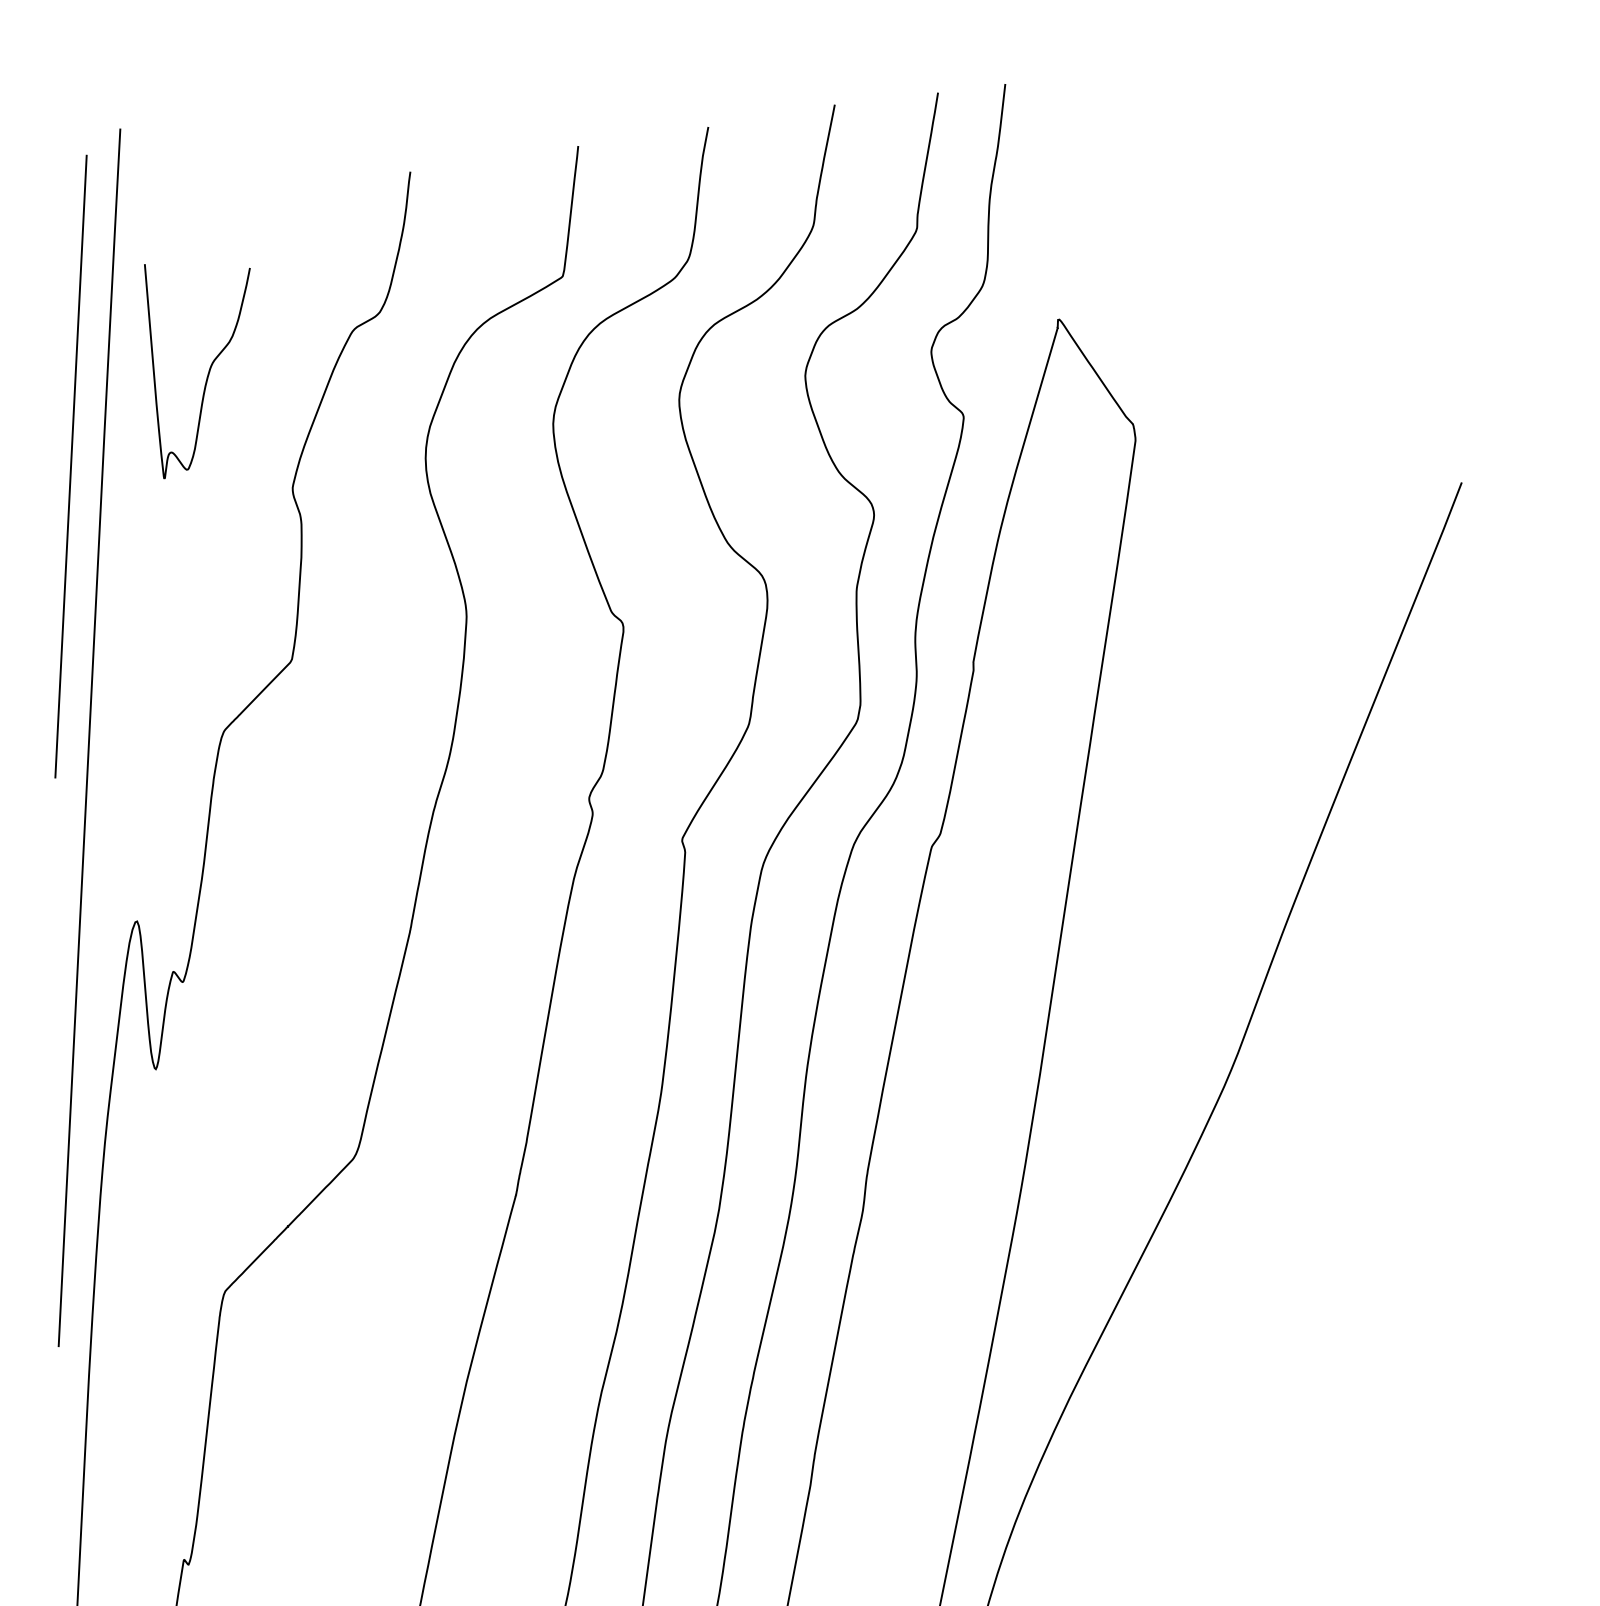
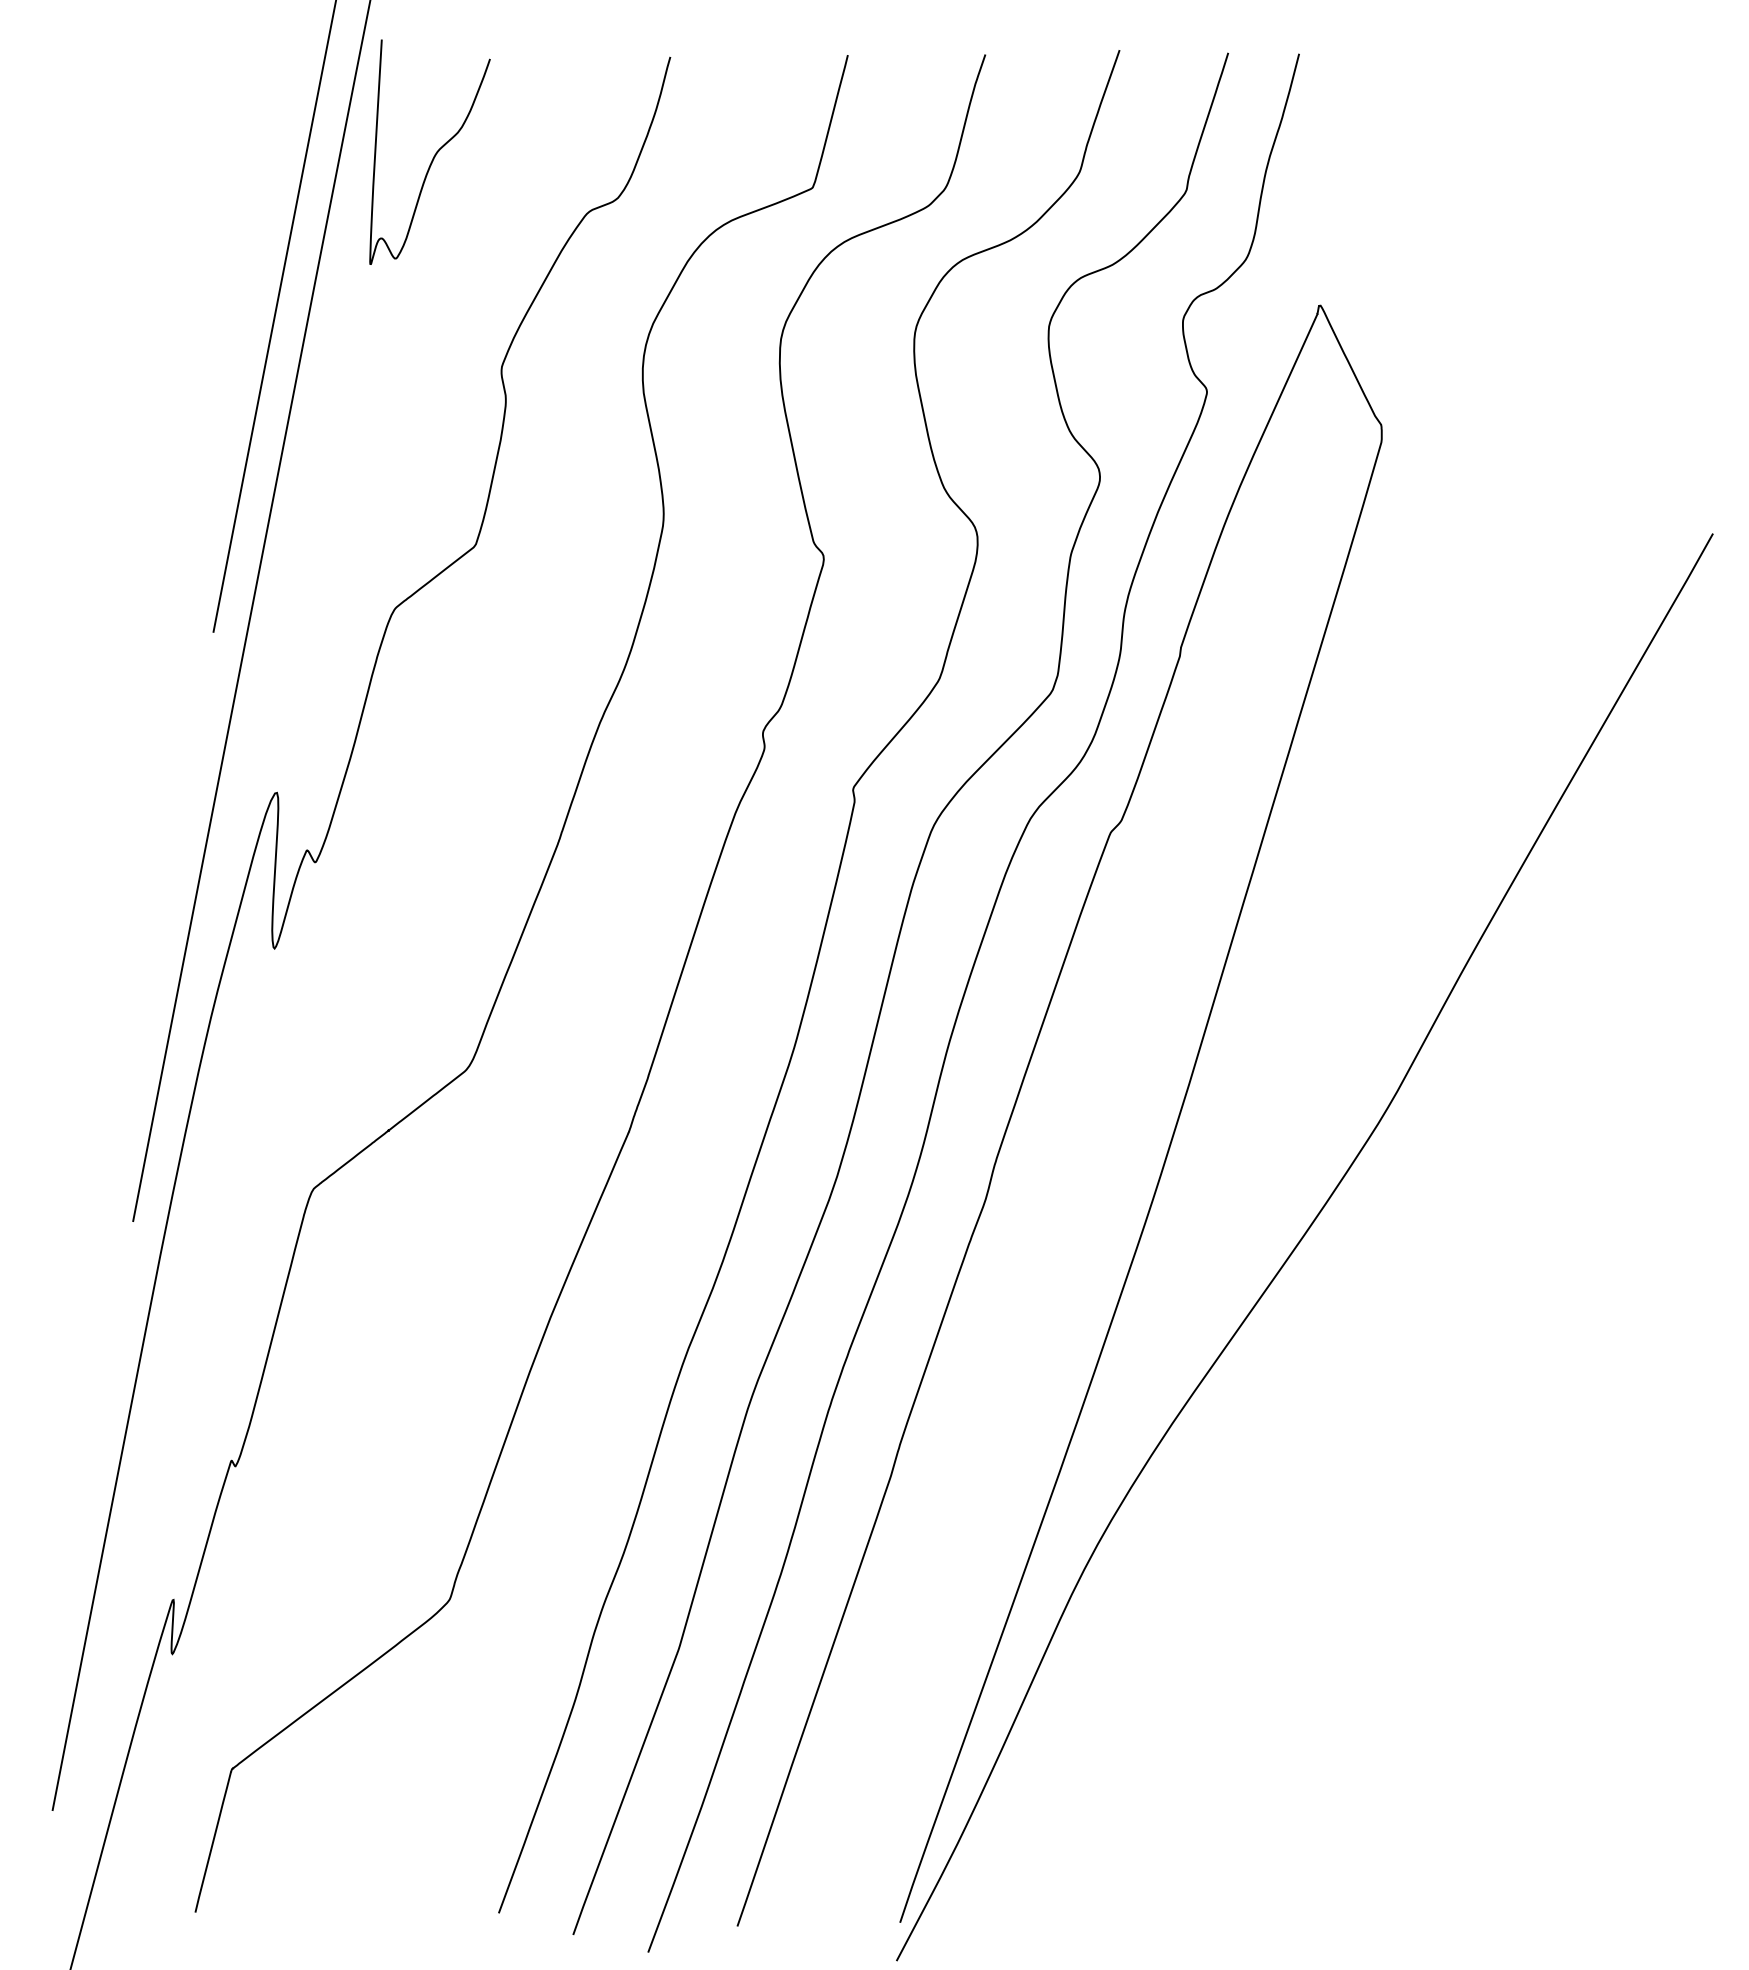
curve: (210, 365) -> (434, 154), moved

